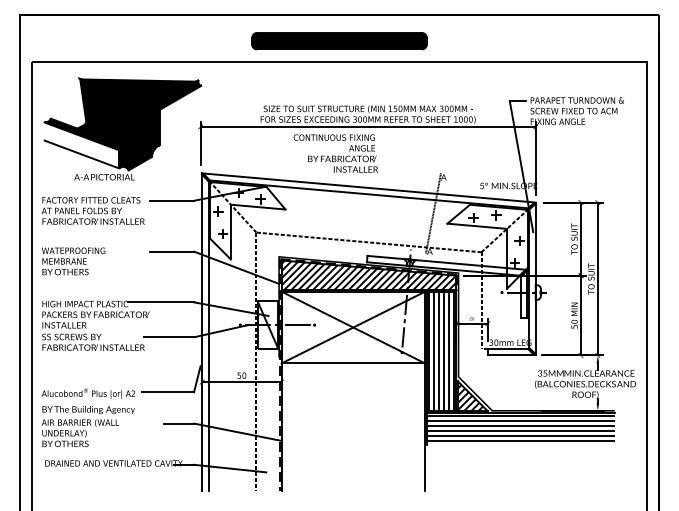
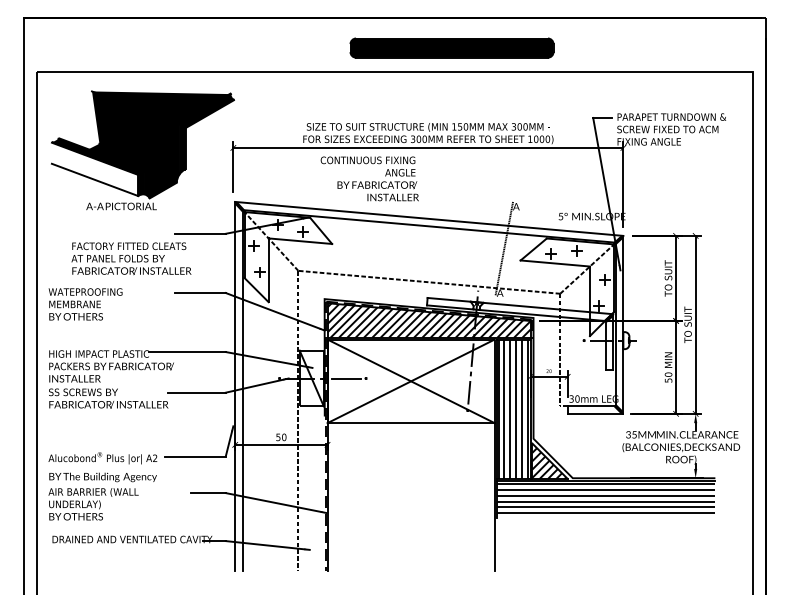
part: (339, 40) -> (451, 47), moved
text: (335, 153) -> (369, 178), moved
text: (93, 210) -> (131, 258), moved

